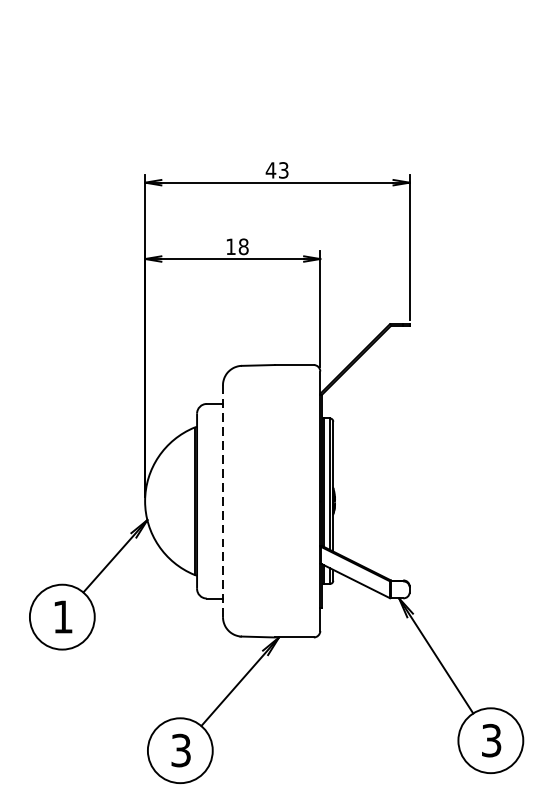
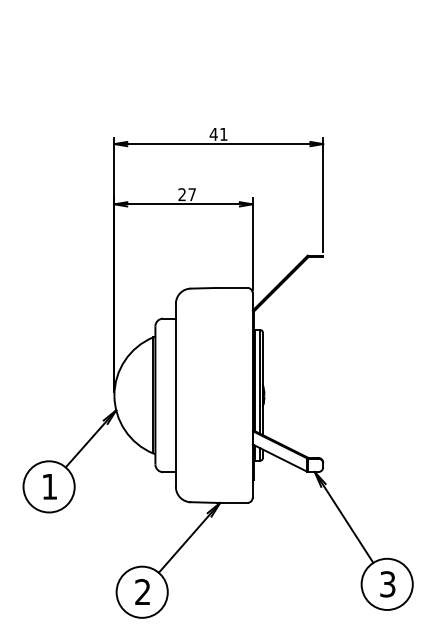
text: (283, 169) -> (223, 133), 43 -> 41
text: (237, 246) -> (187, 194), 18 -> 27
line: (222, 500) -> (175, 394), dashed -> solid
text: (180, 751) -> (142, 592), 3 -> 2

